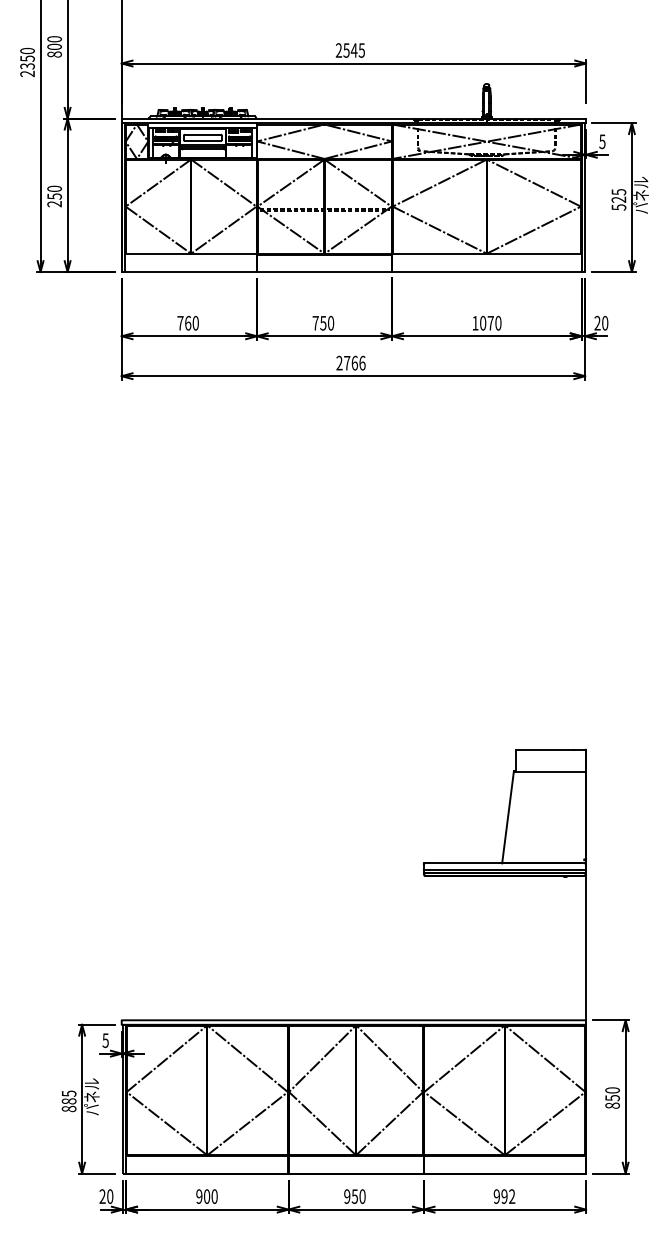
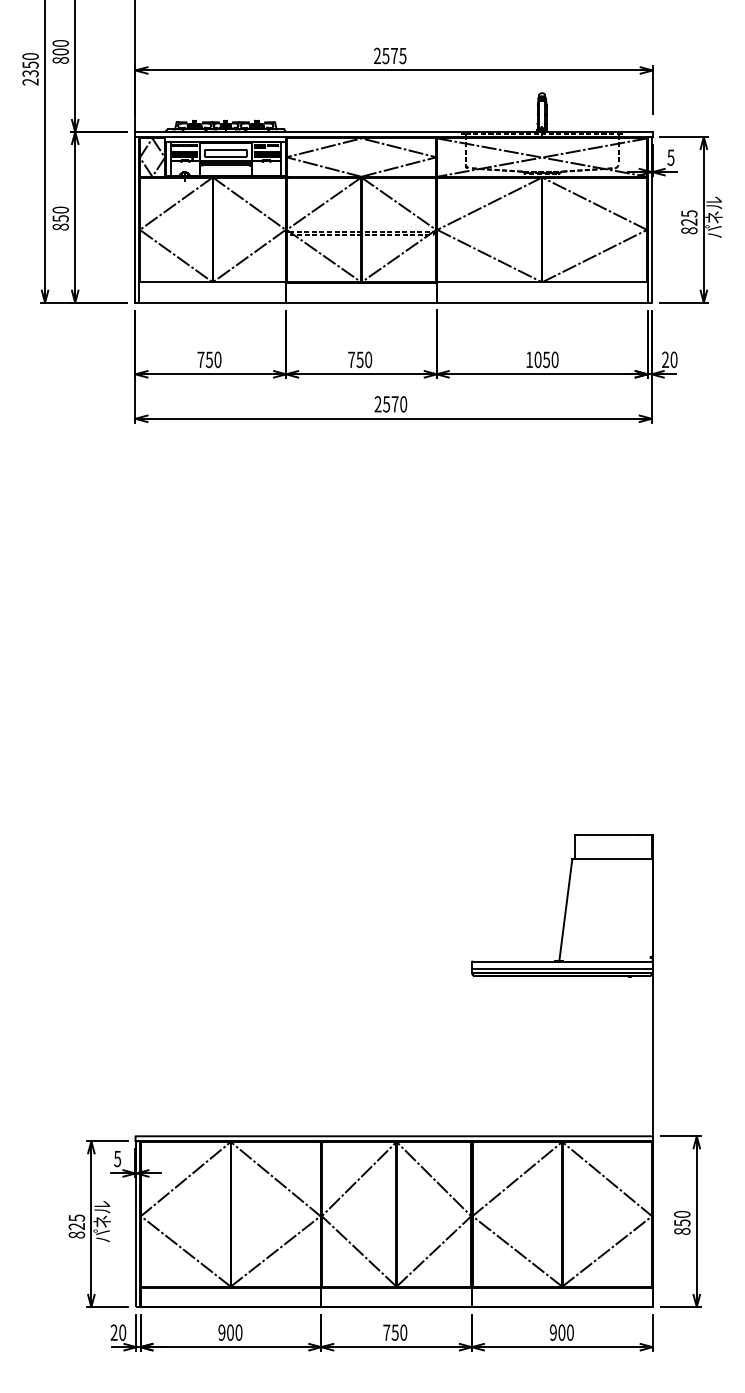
text: (354, 50) -> (394, 55), 2545 -> 2575
text: (54, 203) -> (60, 226), 250 -> 850
text: (619, 207) -> (689, 230), 525 -> 825
text: (188, 322) -> (209, 359), 760 -> 750
text: (490, 322) -> (546, 359), 1070 -> 1050
text: (355, 363) -> (395, 404), 2766 -> 2570
text: (68, 1101) -> (76, 1226), 885 -> 825
text: (347, 1196) -> (386, 1332), 950 -> 750
text: (507, 1196) -> (565, 1332), 992 -> 900

